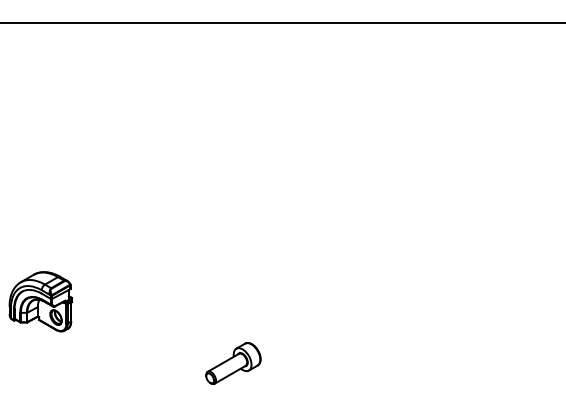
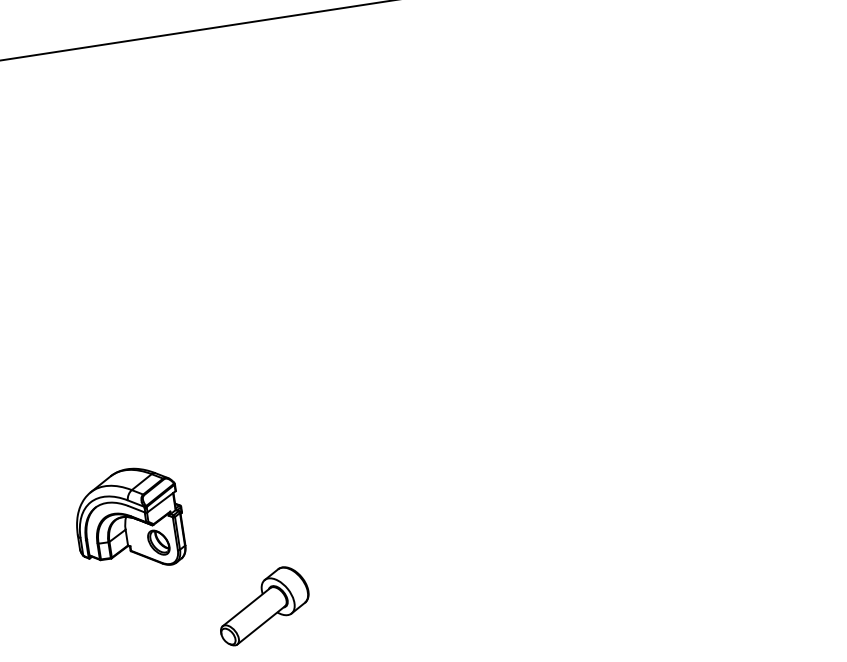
part: (233, 363) -> (263, 605), moved

